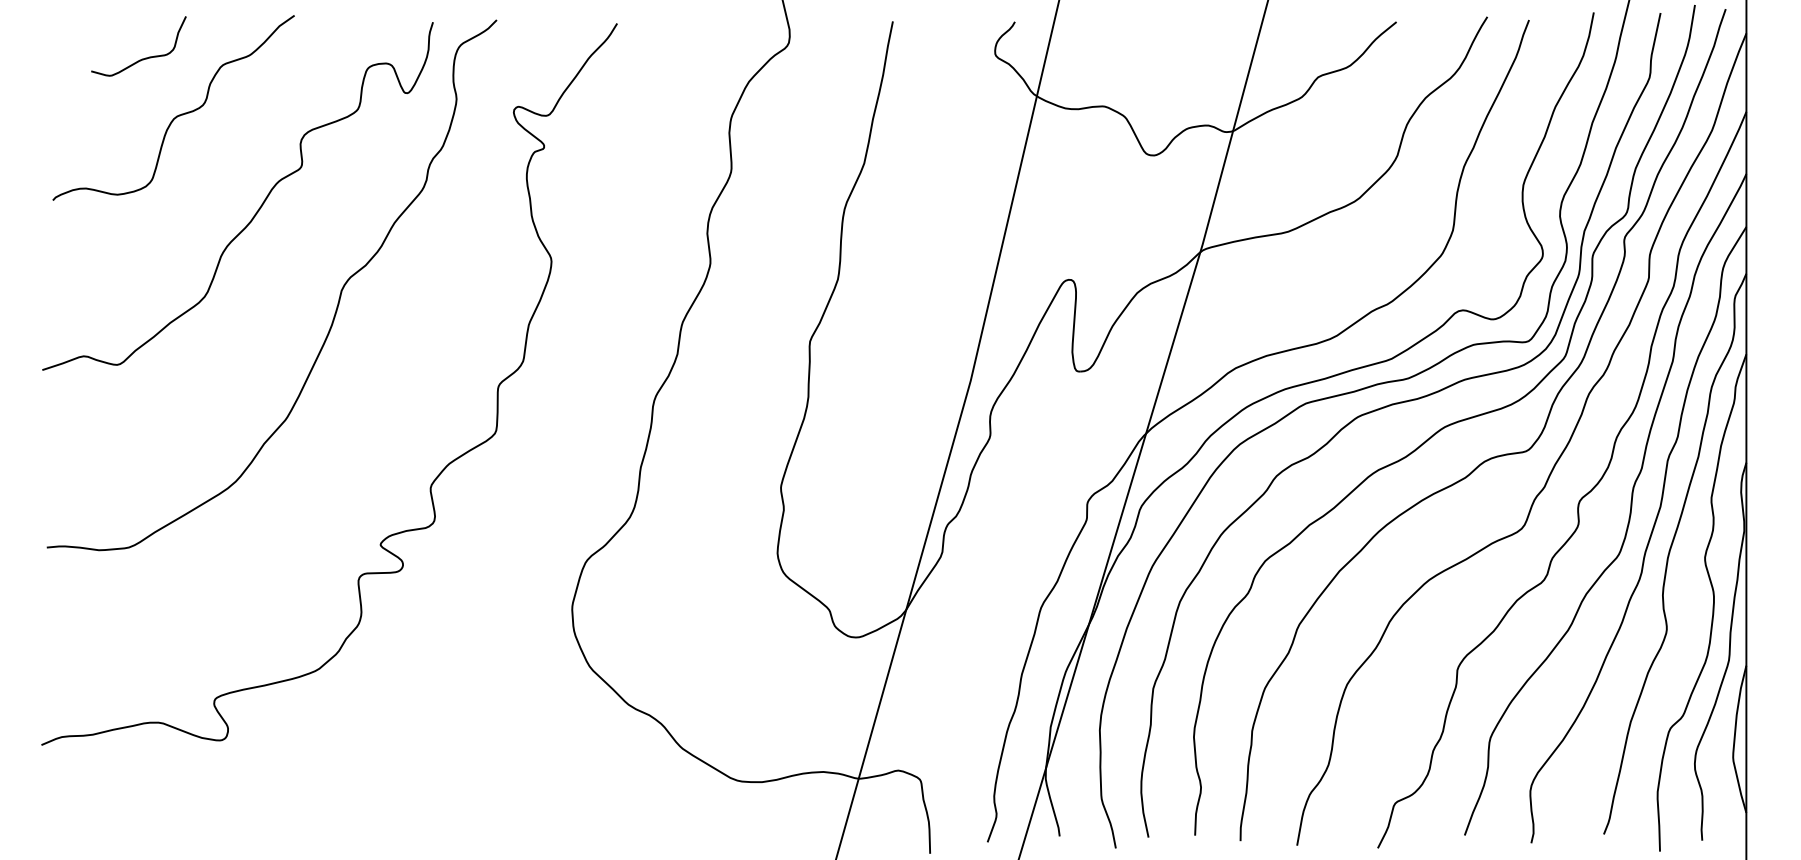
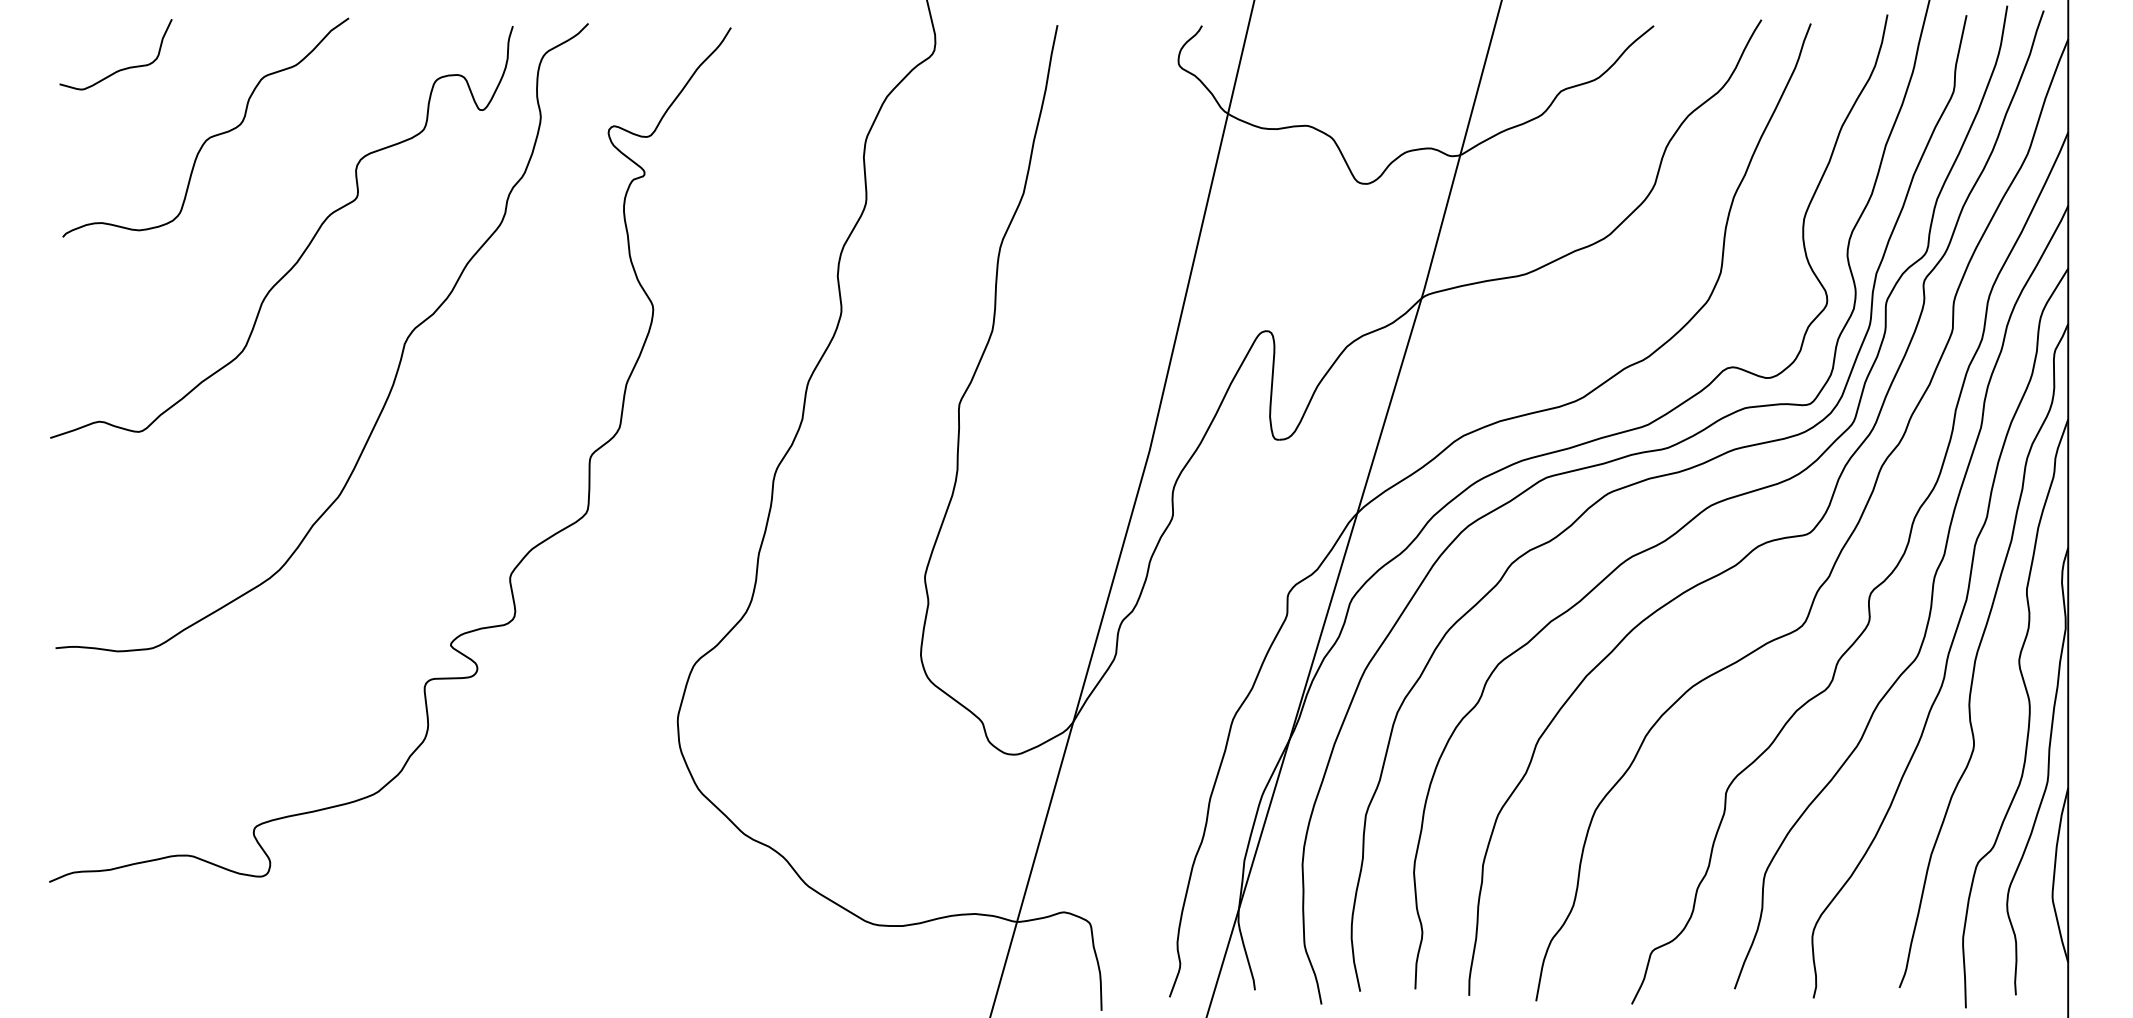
curve: (142, 58) -> (120, 69), moved

